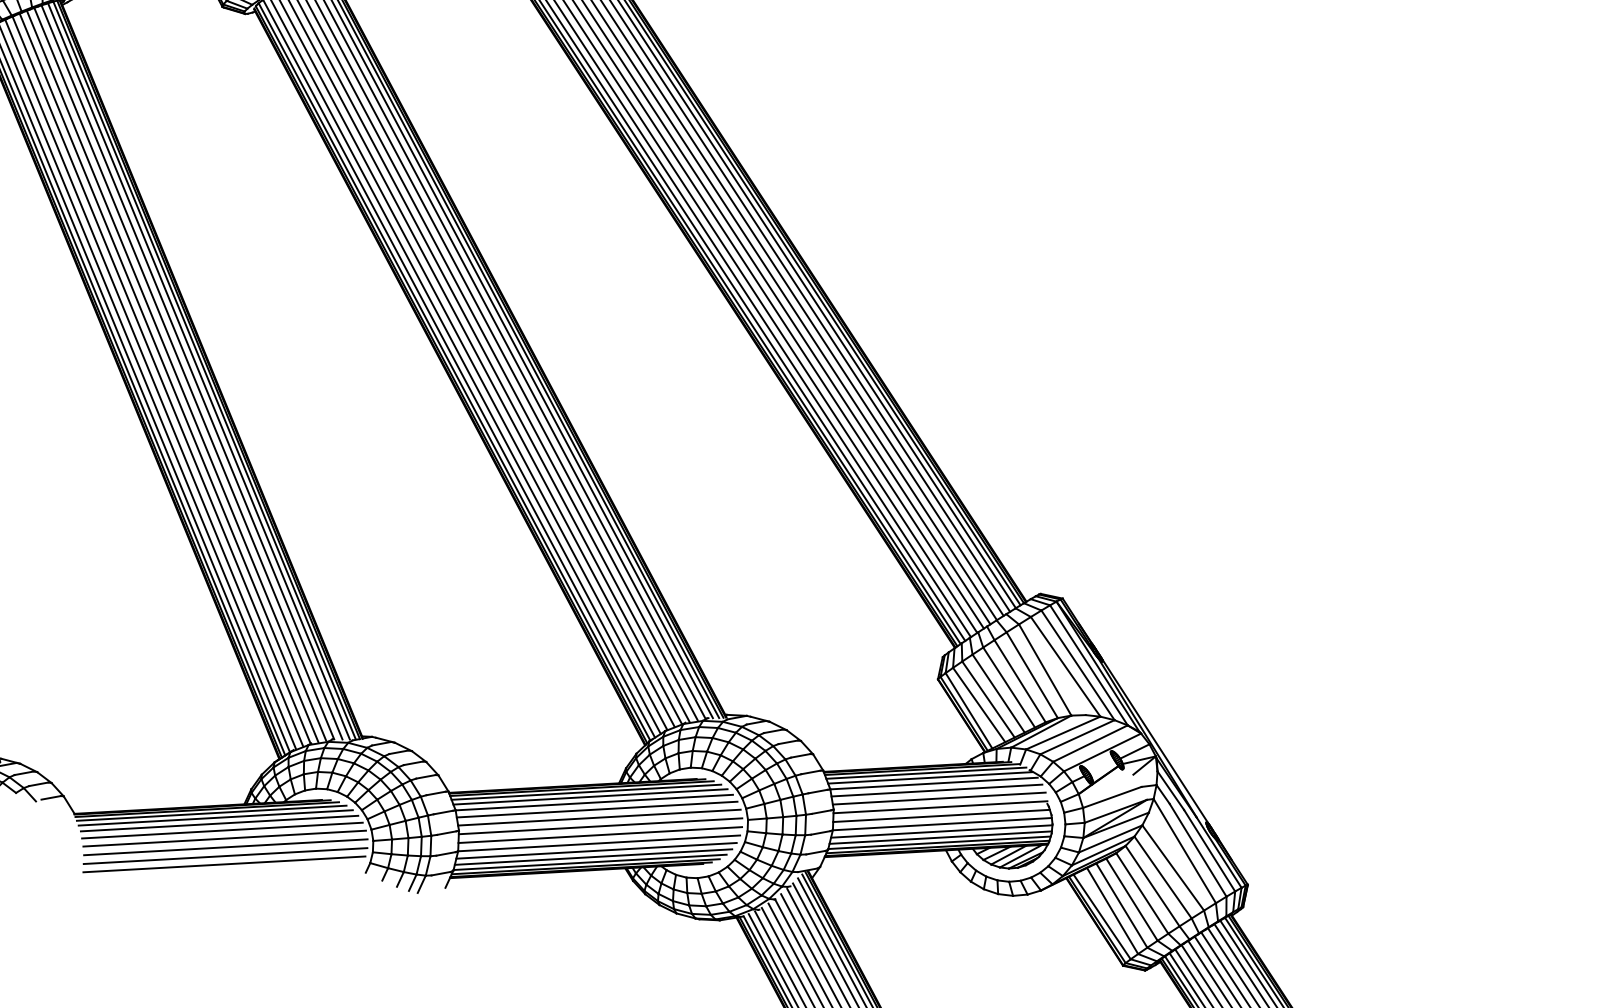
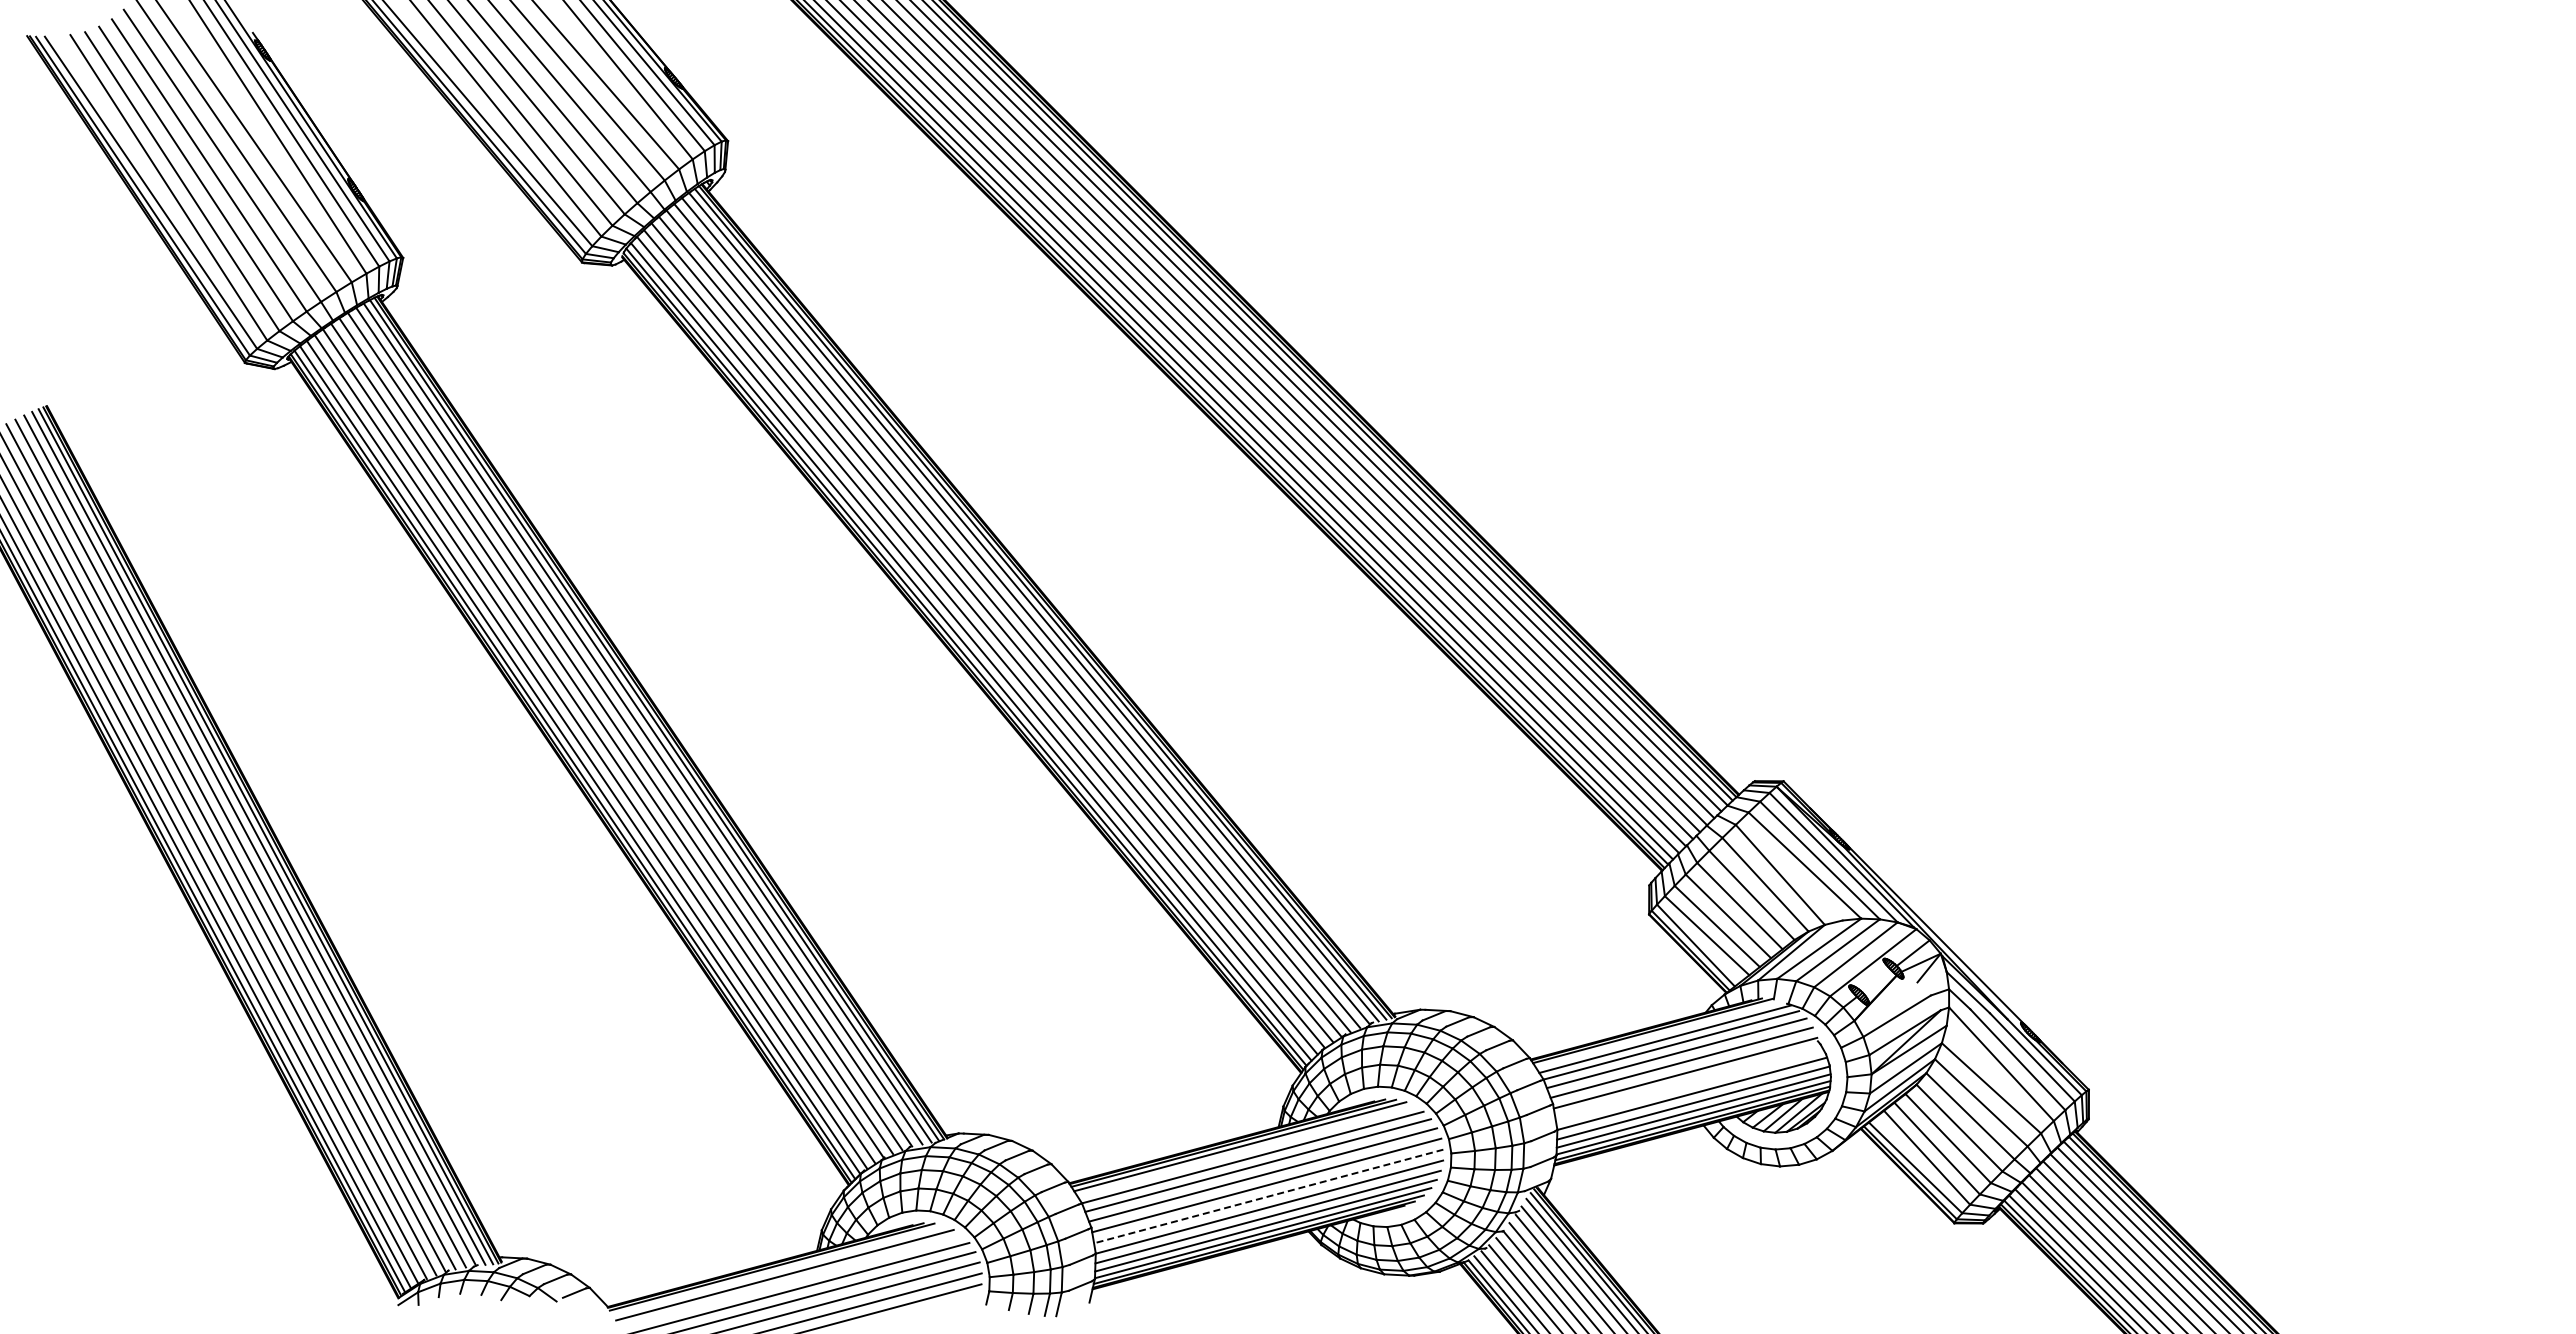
line: (925, 773) -> (1658, 1034), removed
line: (590, 796) -> (1246, 1151), removed
line: (211, 812) -> (778, 1269), removed
line: (941, 815) -> (1688, 1083), removed
line: (219, 823) -> (791, 1281), removed
line: (600, 835) -> (1268, 1196), solid -> dashed

